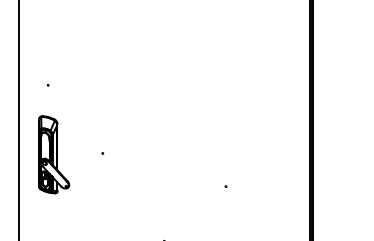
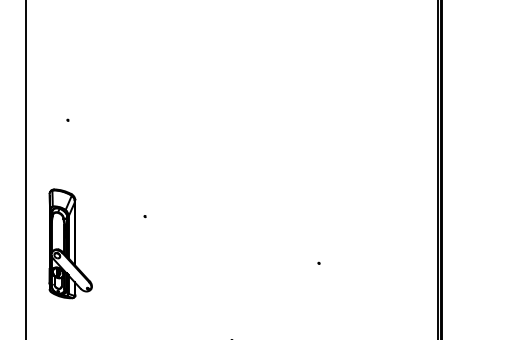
part: (54, 154) -> (71, 243), moved

